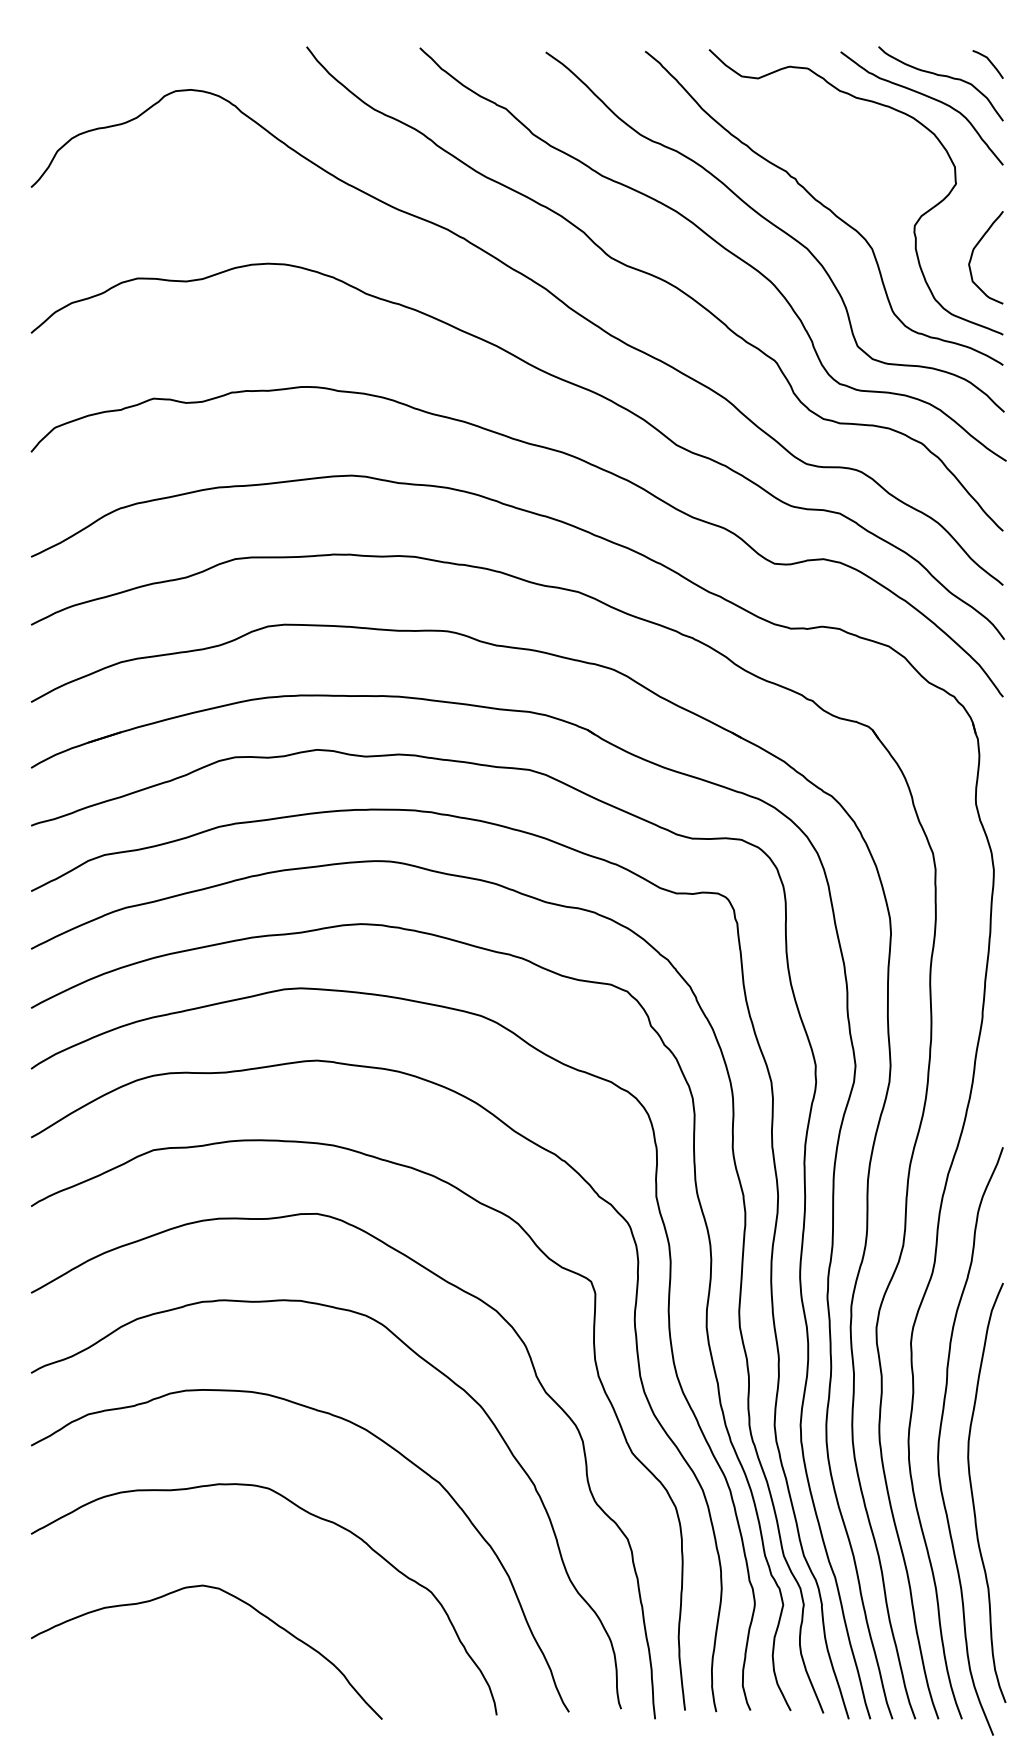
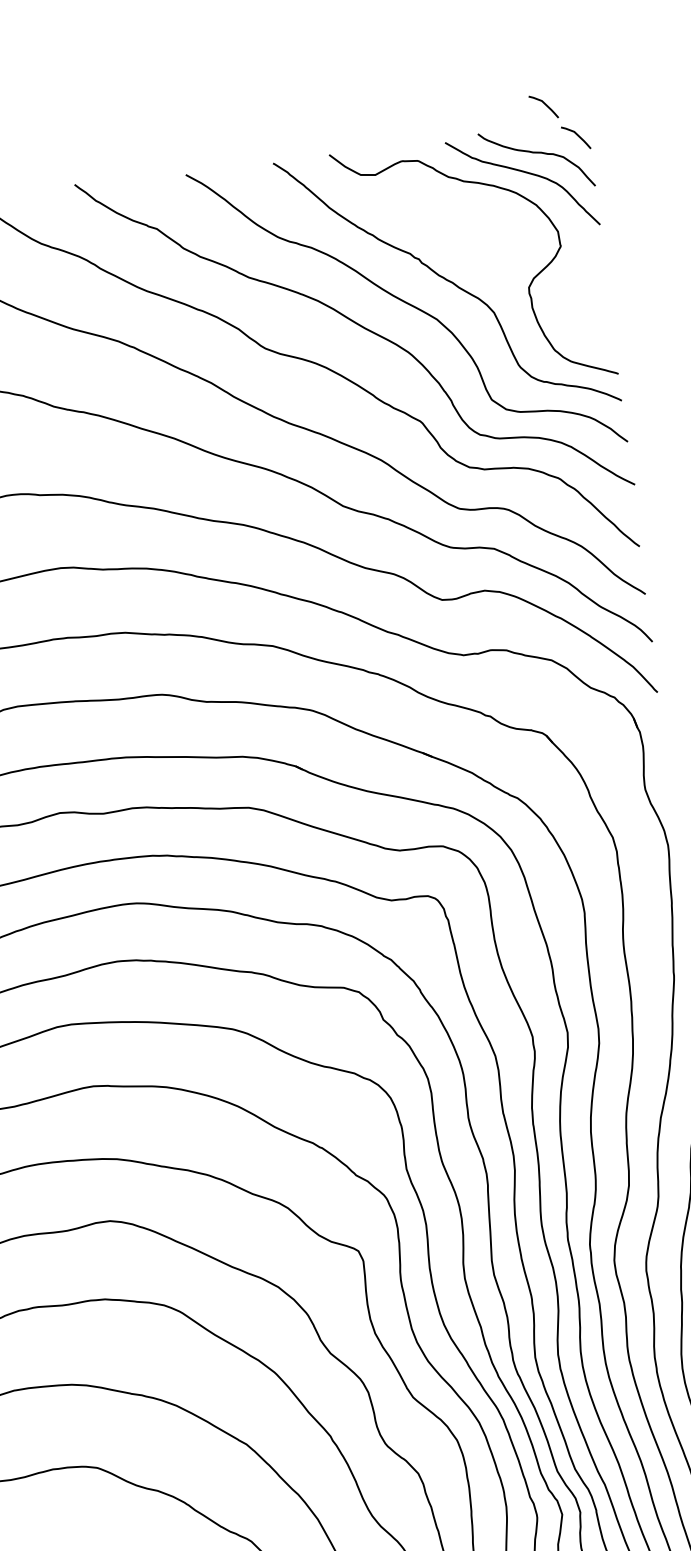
curve: (957, 23) -> (544, 105), added
curve: (973, 253) -> (583, 305), removed

